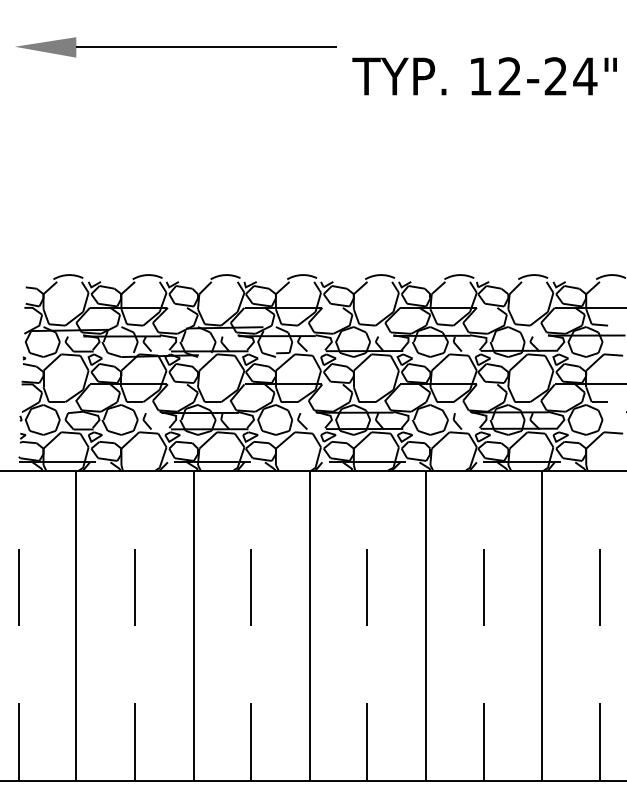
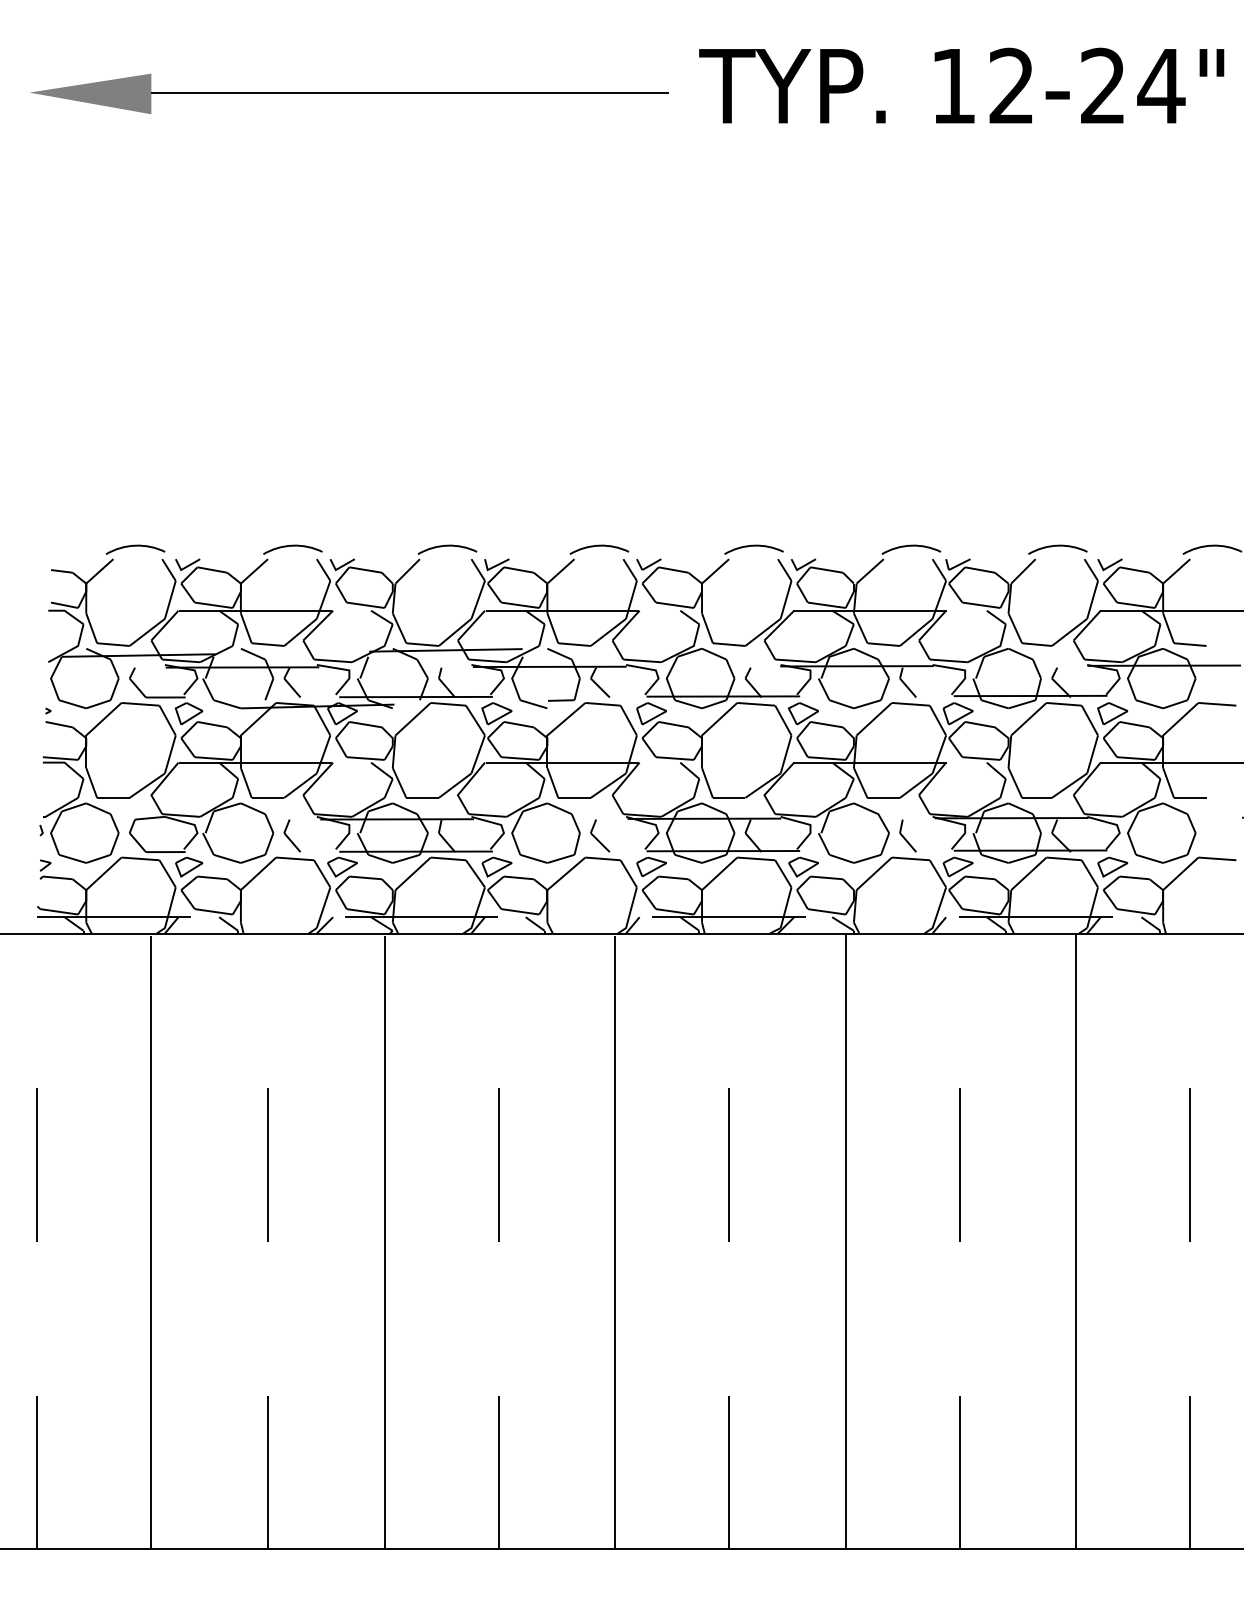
text: (484, 76) -> (961, 86), moved

